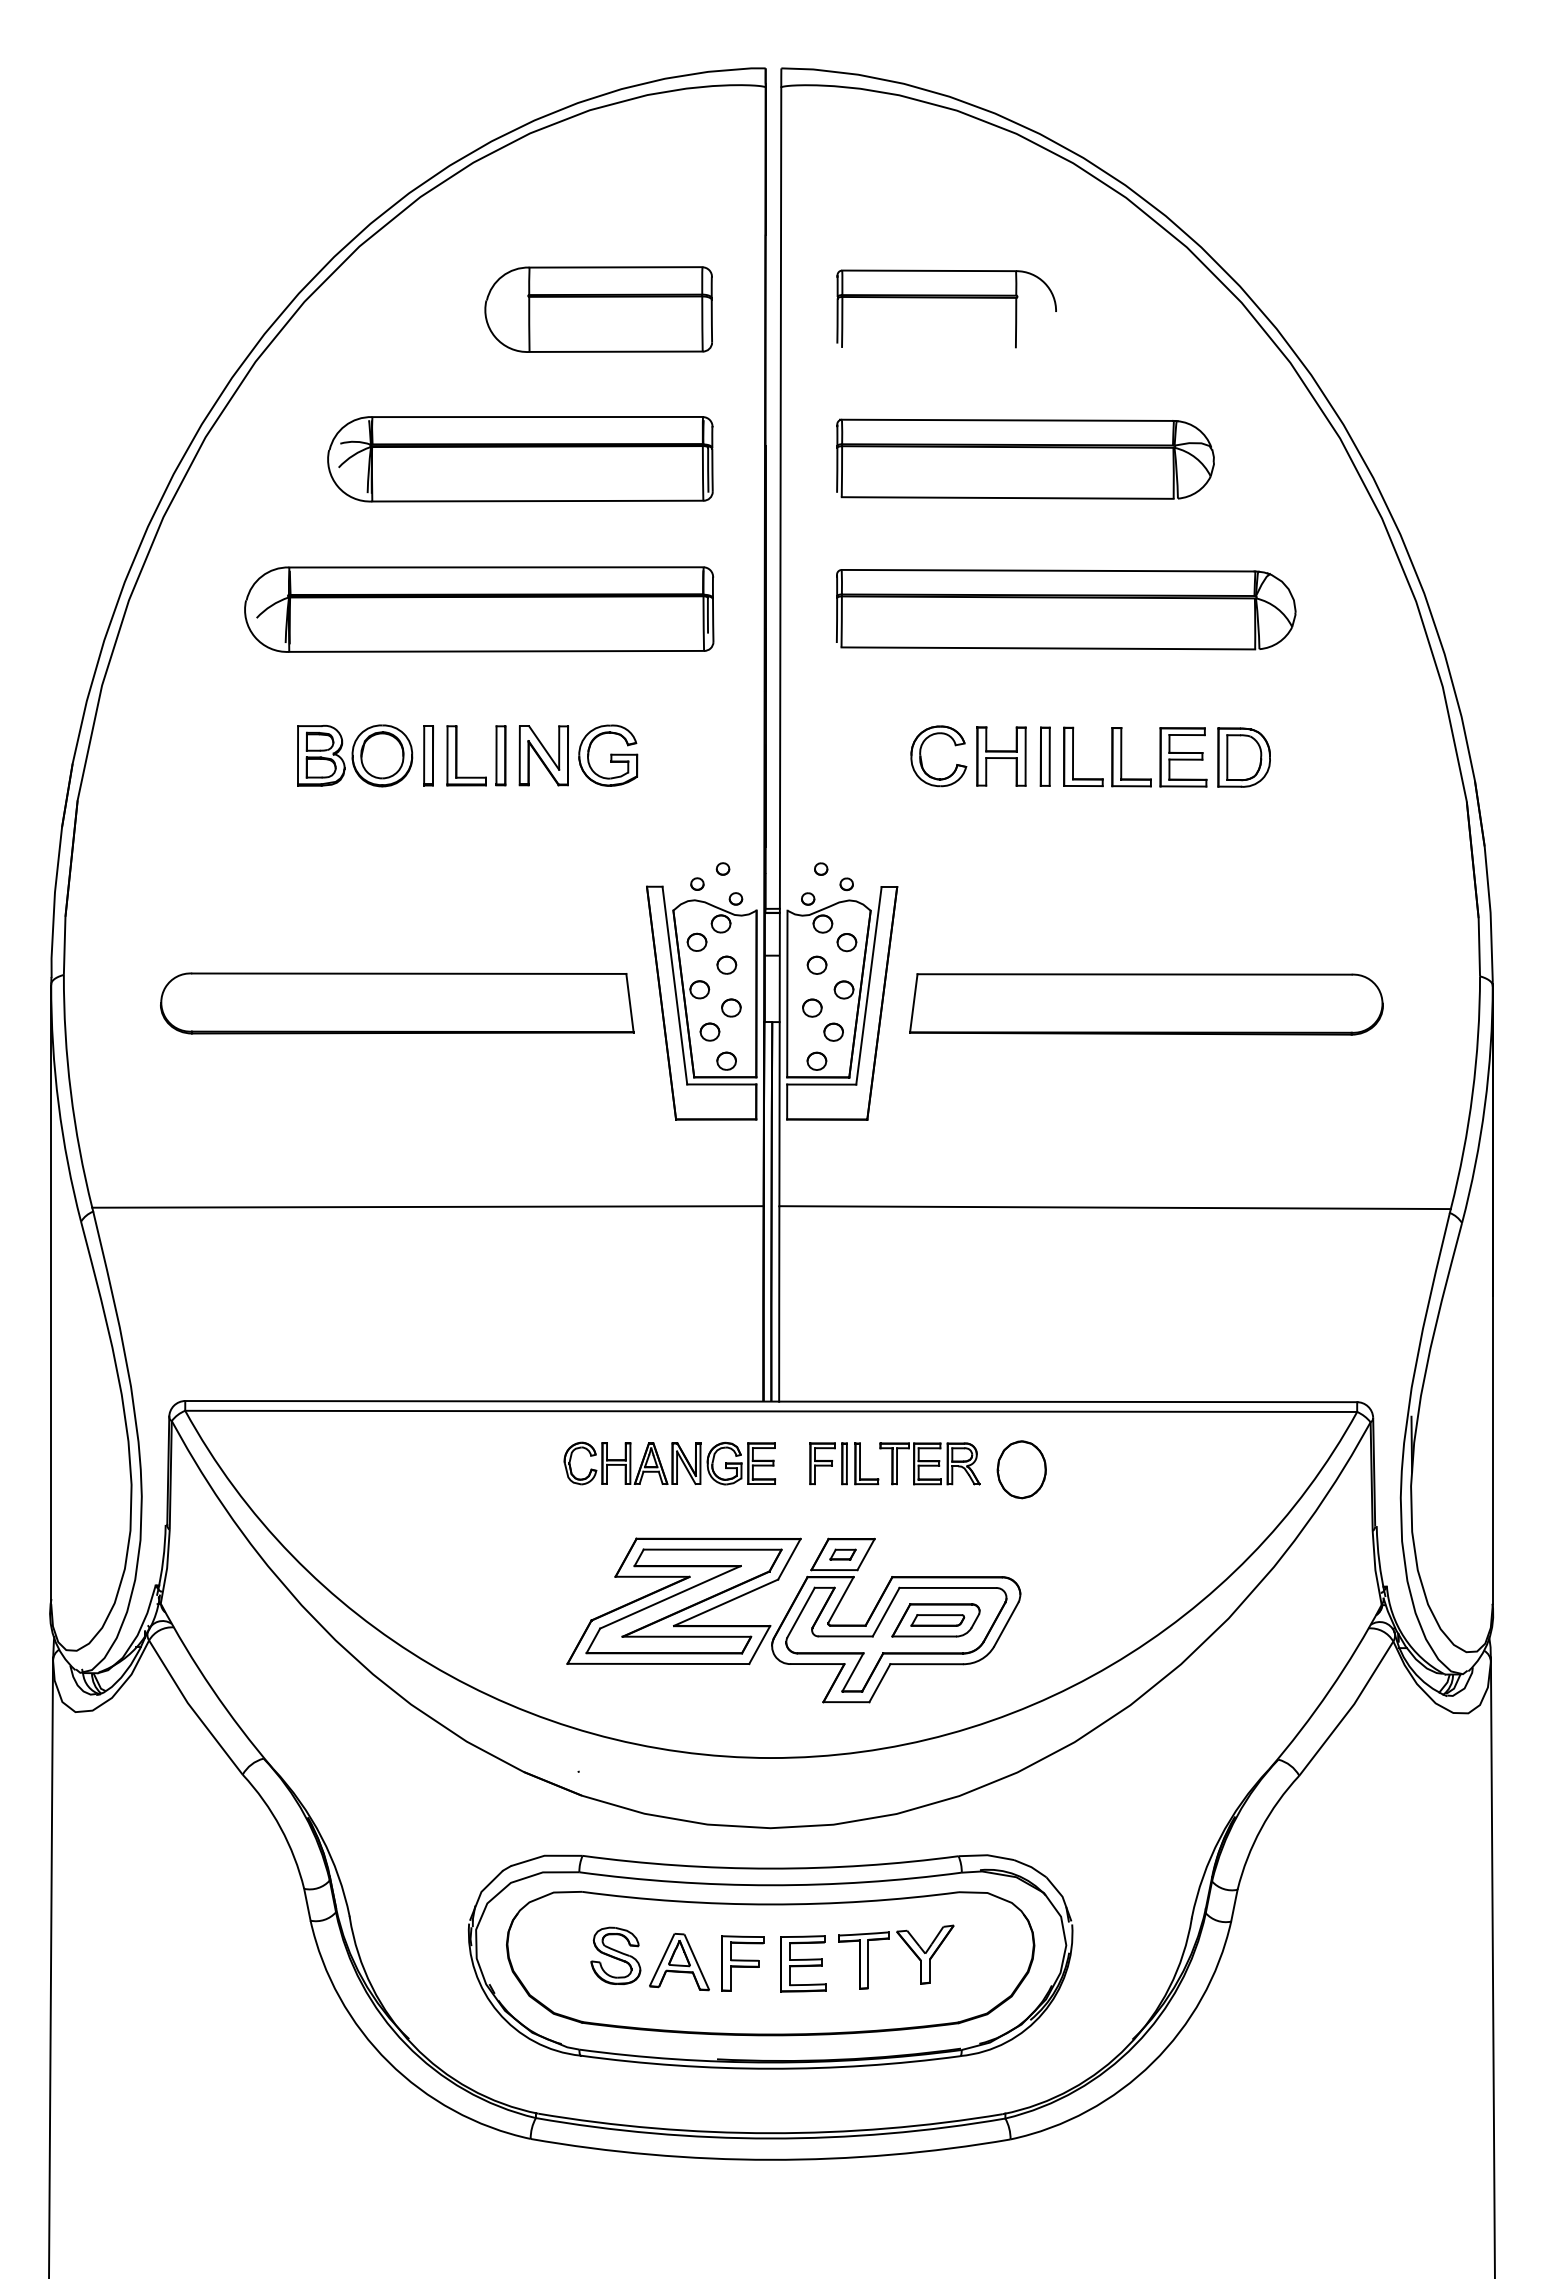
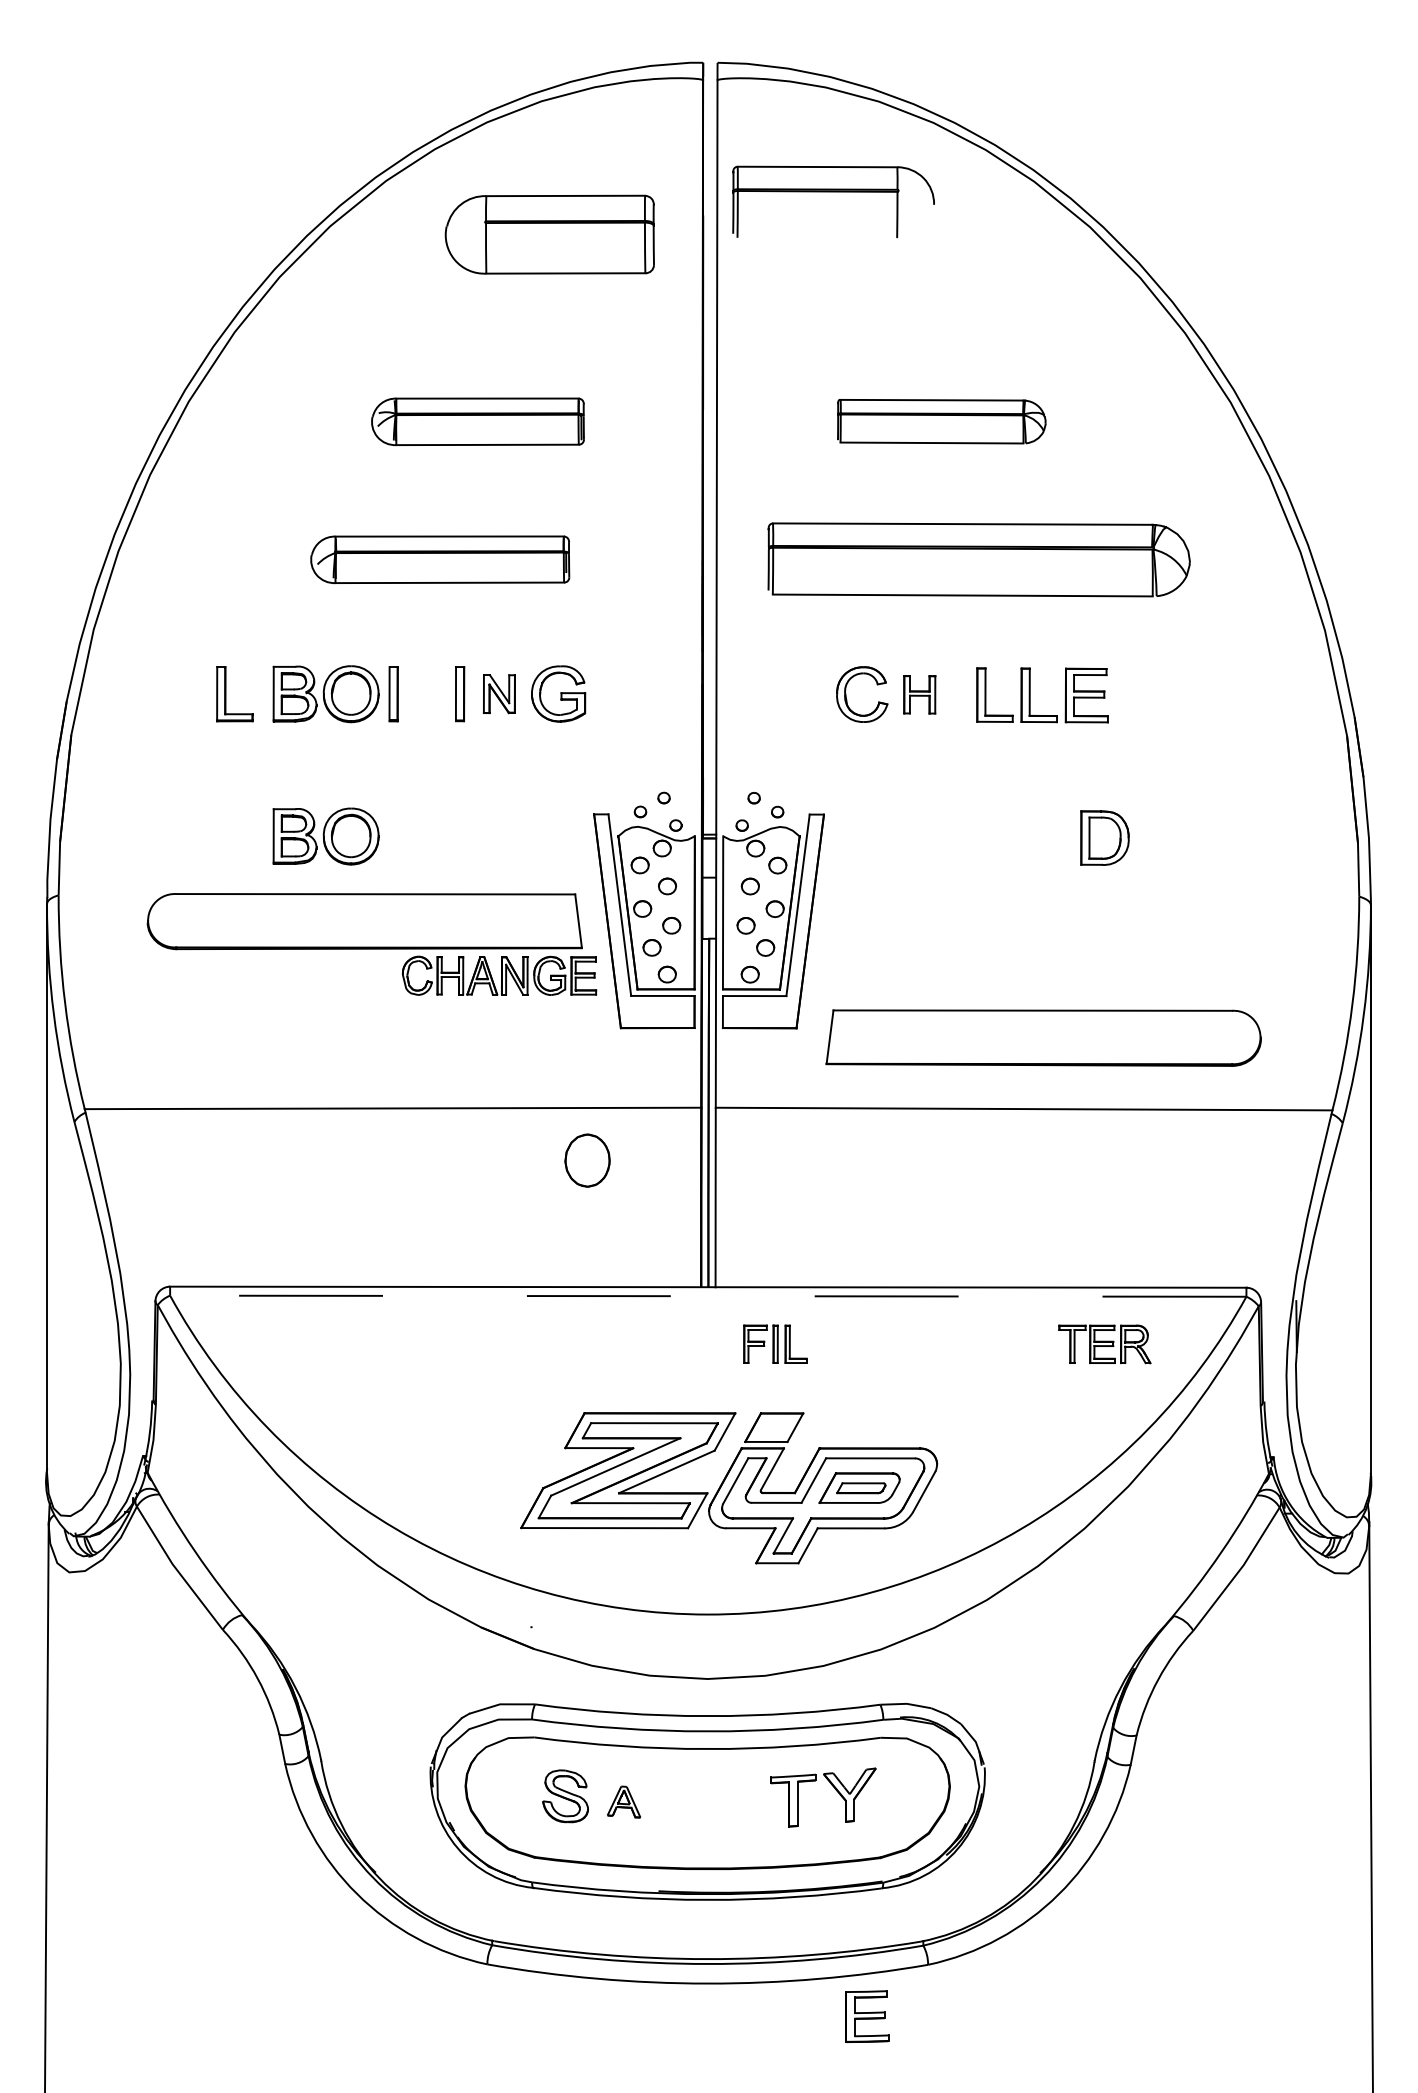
part: (946, 298) -> (833, 192), moved
part: (598, 309) -> (549, 234), moved
part: (1025, 458) -> (941, 421), size x0.6
part: (520, 459) -> (478, 421), size x0.6
part: (479, 609) -> (440, 559), size x0.6
part: (457, 755) -> (226, 693), moved
part: (543, 755) -> (499, 693), size x0.7
part: (1001, 756) -> (919, 694), size x0.7
part: (1044, 756) -> (959, 694), removed
part: (1243, 757) -> (1104, 838), moved
part: (355, 910) -> (326, 836), added
part: (1146, 1004) -> (1043, 1038), moved
line: (771, 1411) -> (708, 1296), solid -> dashed
part: (669, 1463) -> (499, 975), moved
part: (929, 1463) -> (1104, 1344), moved
part: (1021, 1469) -> (587, 1160), moved
part: (842, 1554) -> (773, 1427), removed
part: (679, 1962) -> (624, 1802), size x0.6
part: (742, 1963) -> (681, 1803), removed
part: (803, 1963) -> (867, 2016), moved

